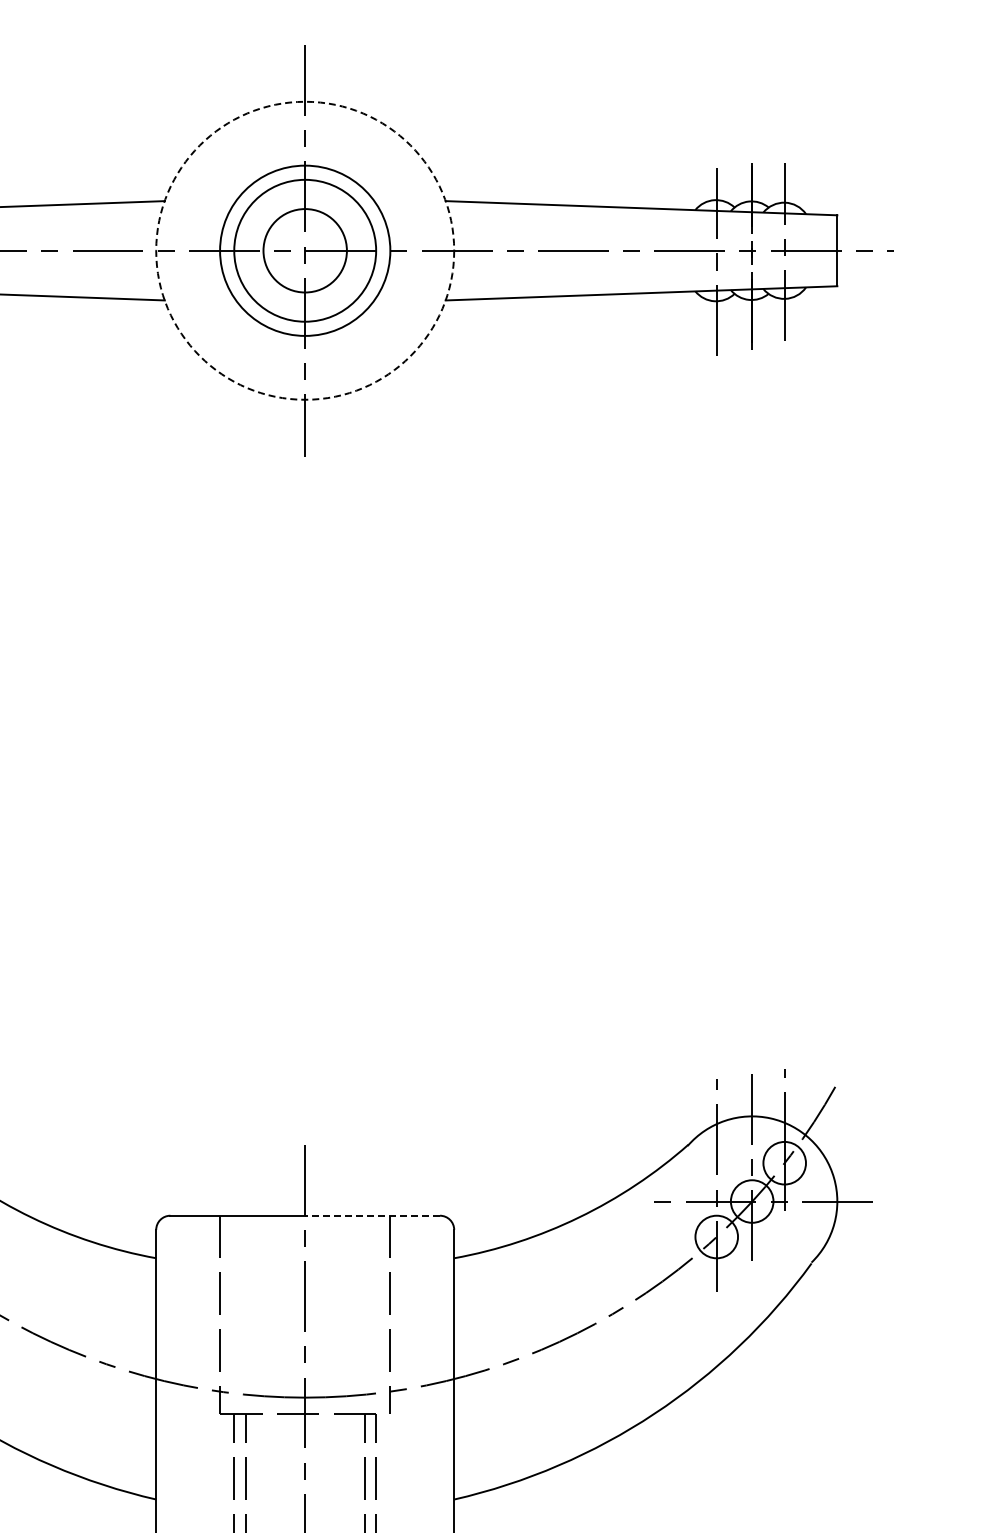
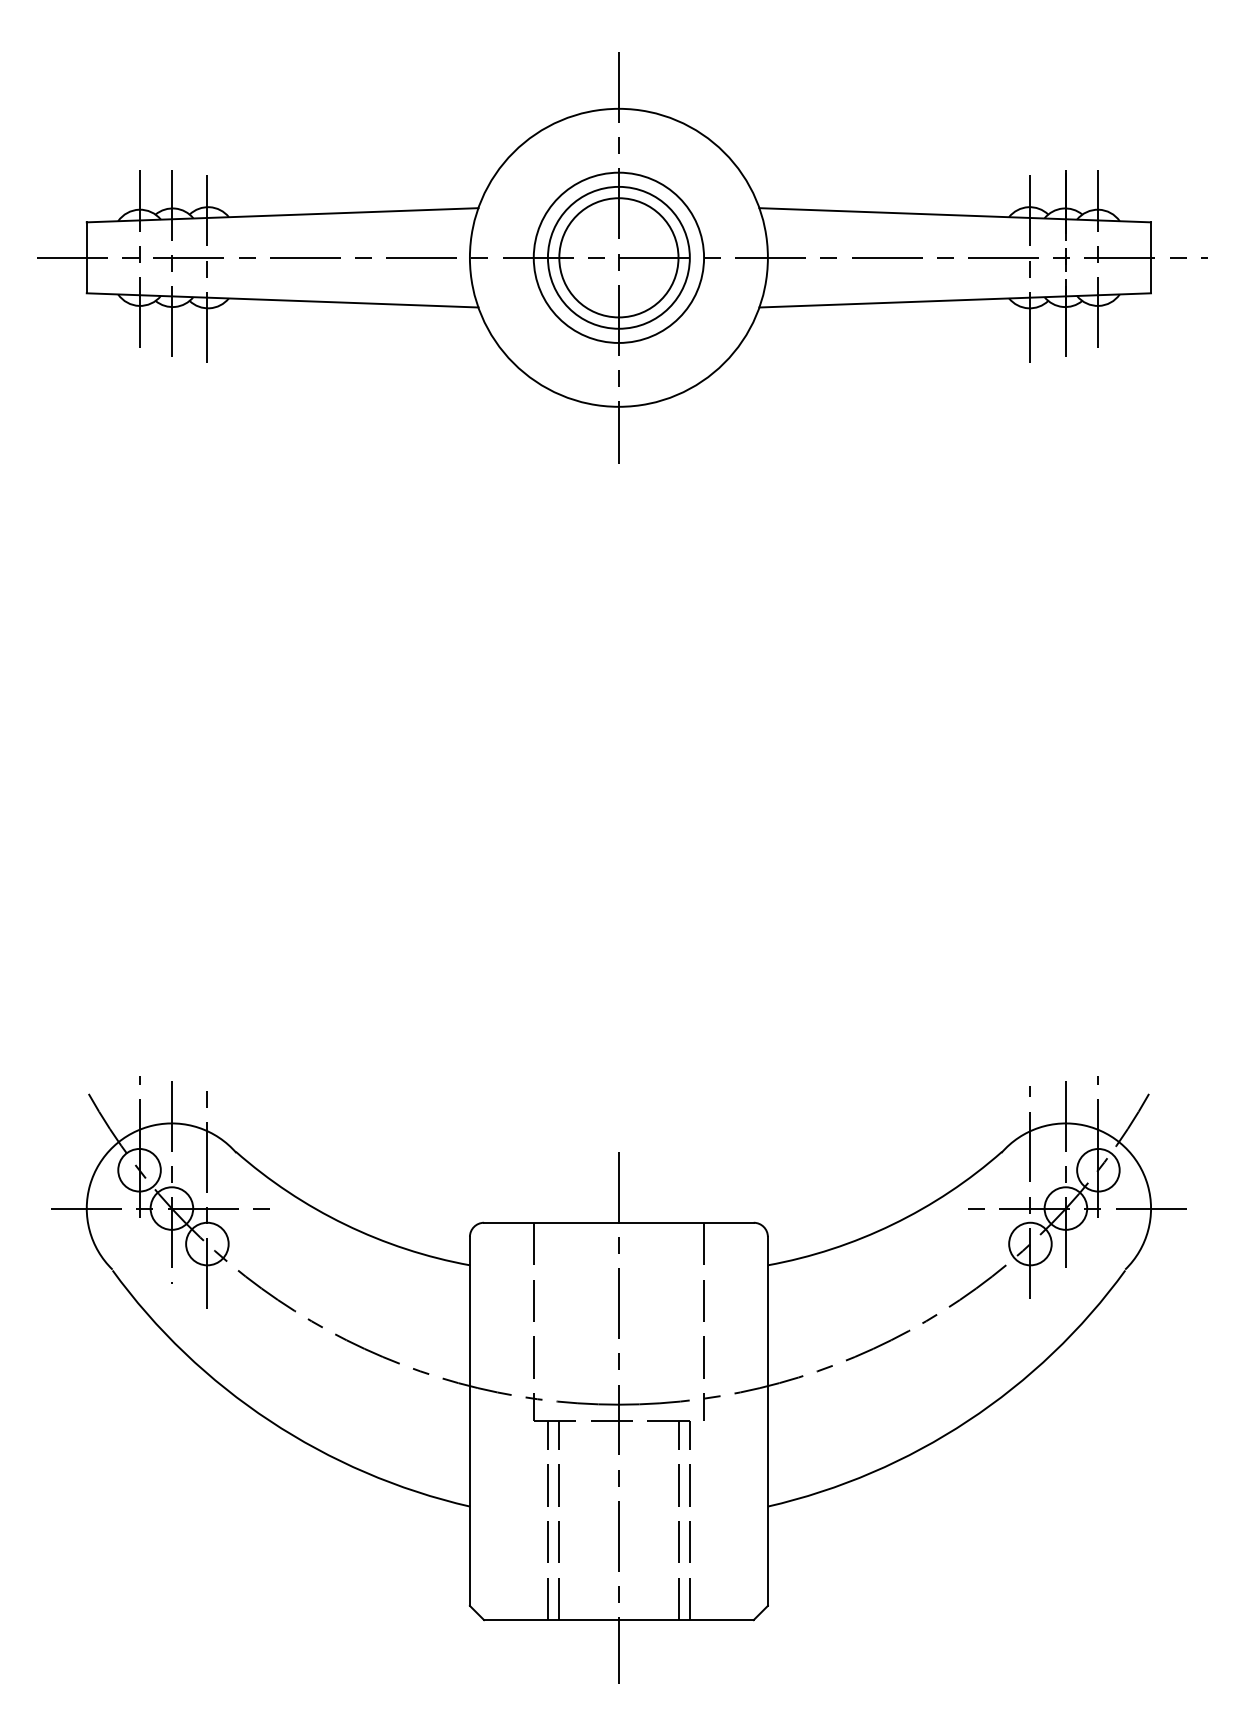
circle: (304, 250) -> (618, 257), dashed -> solid
circle: (304, 250) -> (618, 257), size x1.43
line: (371, 1215) -> (685, 1222), dashed -> solid

